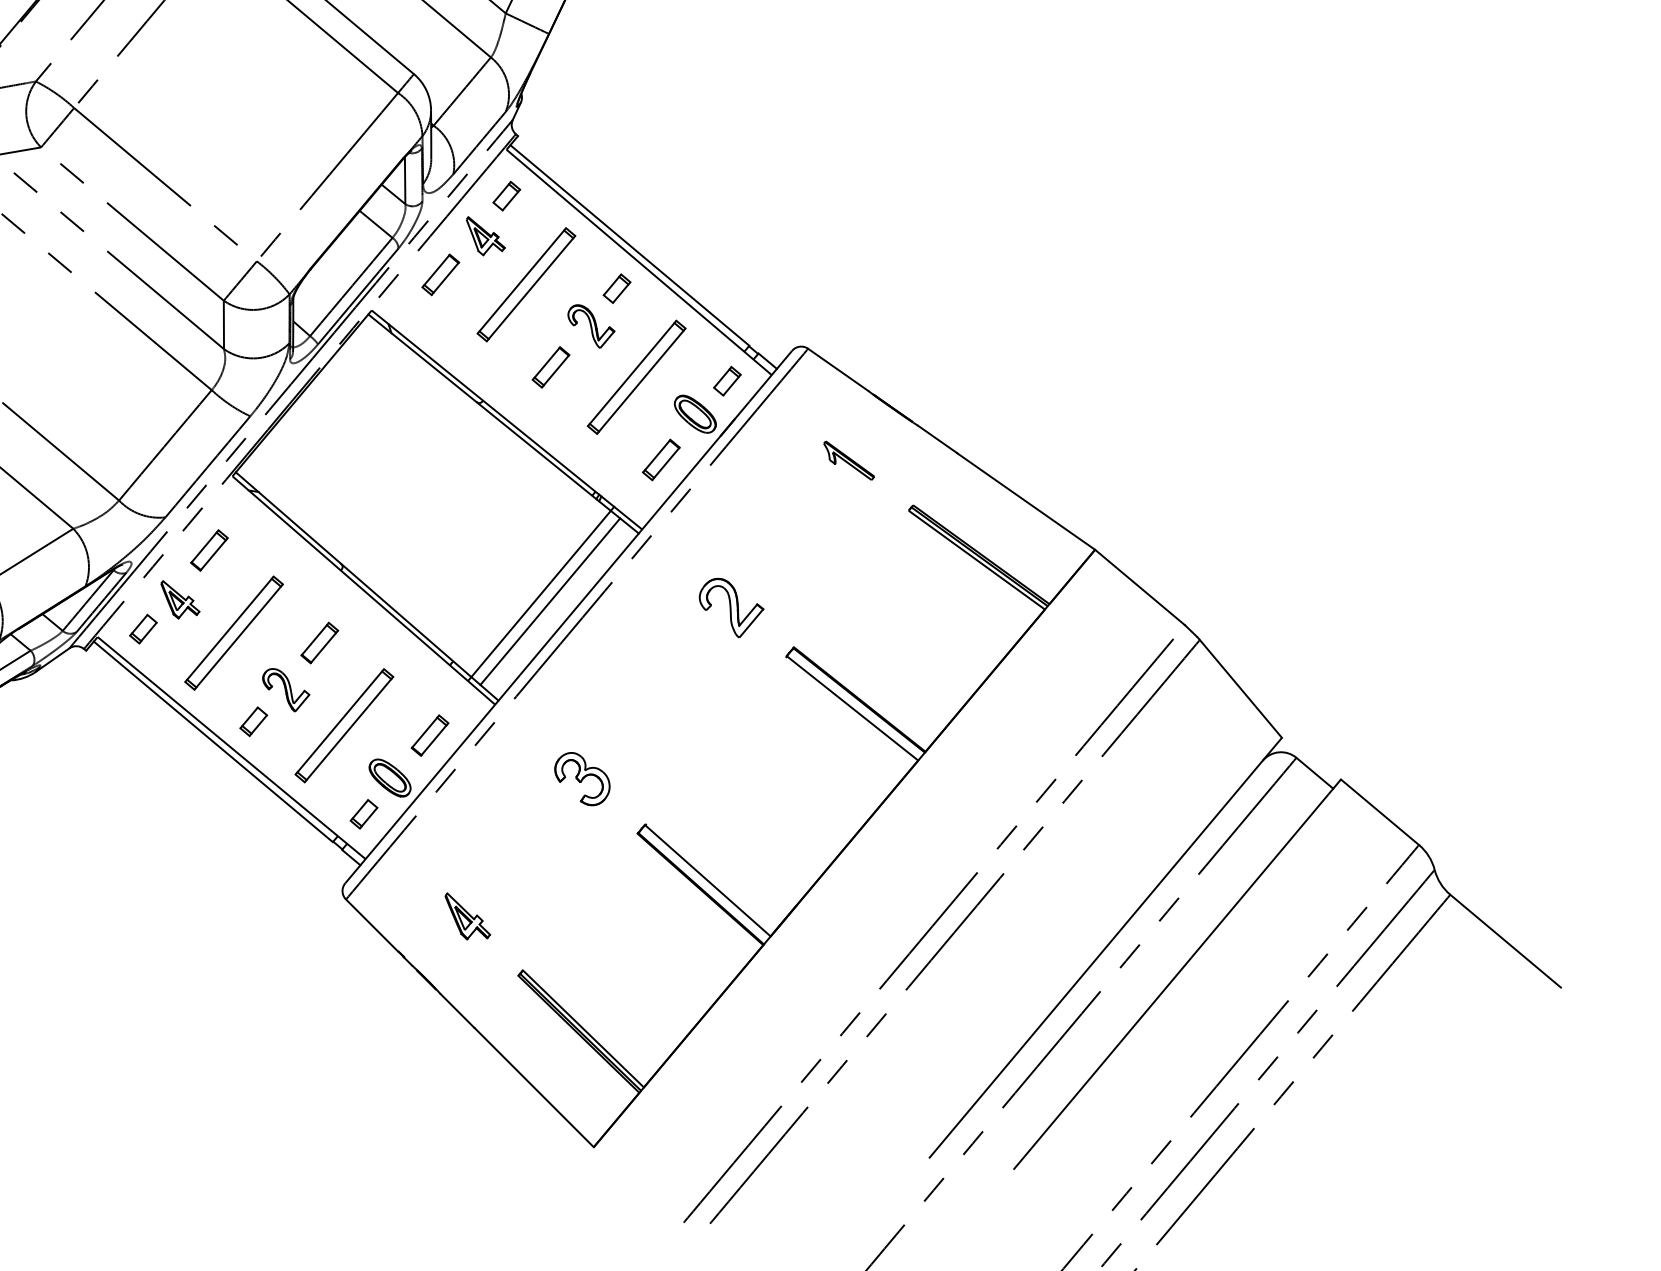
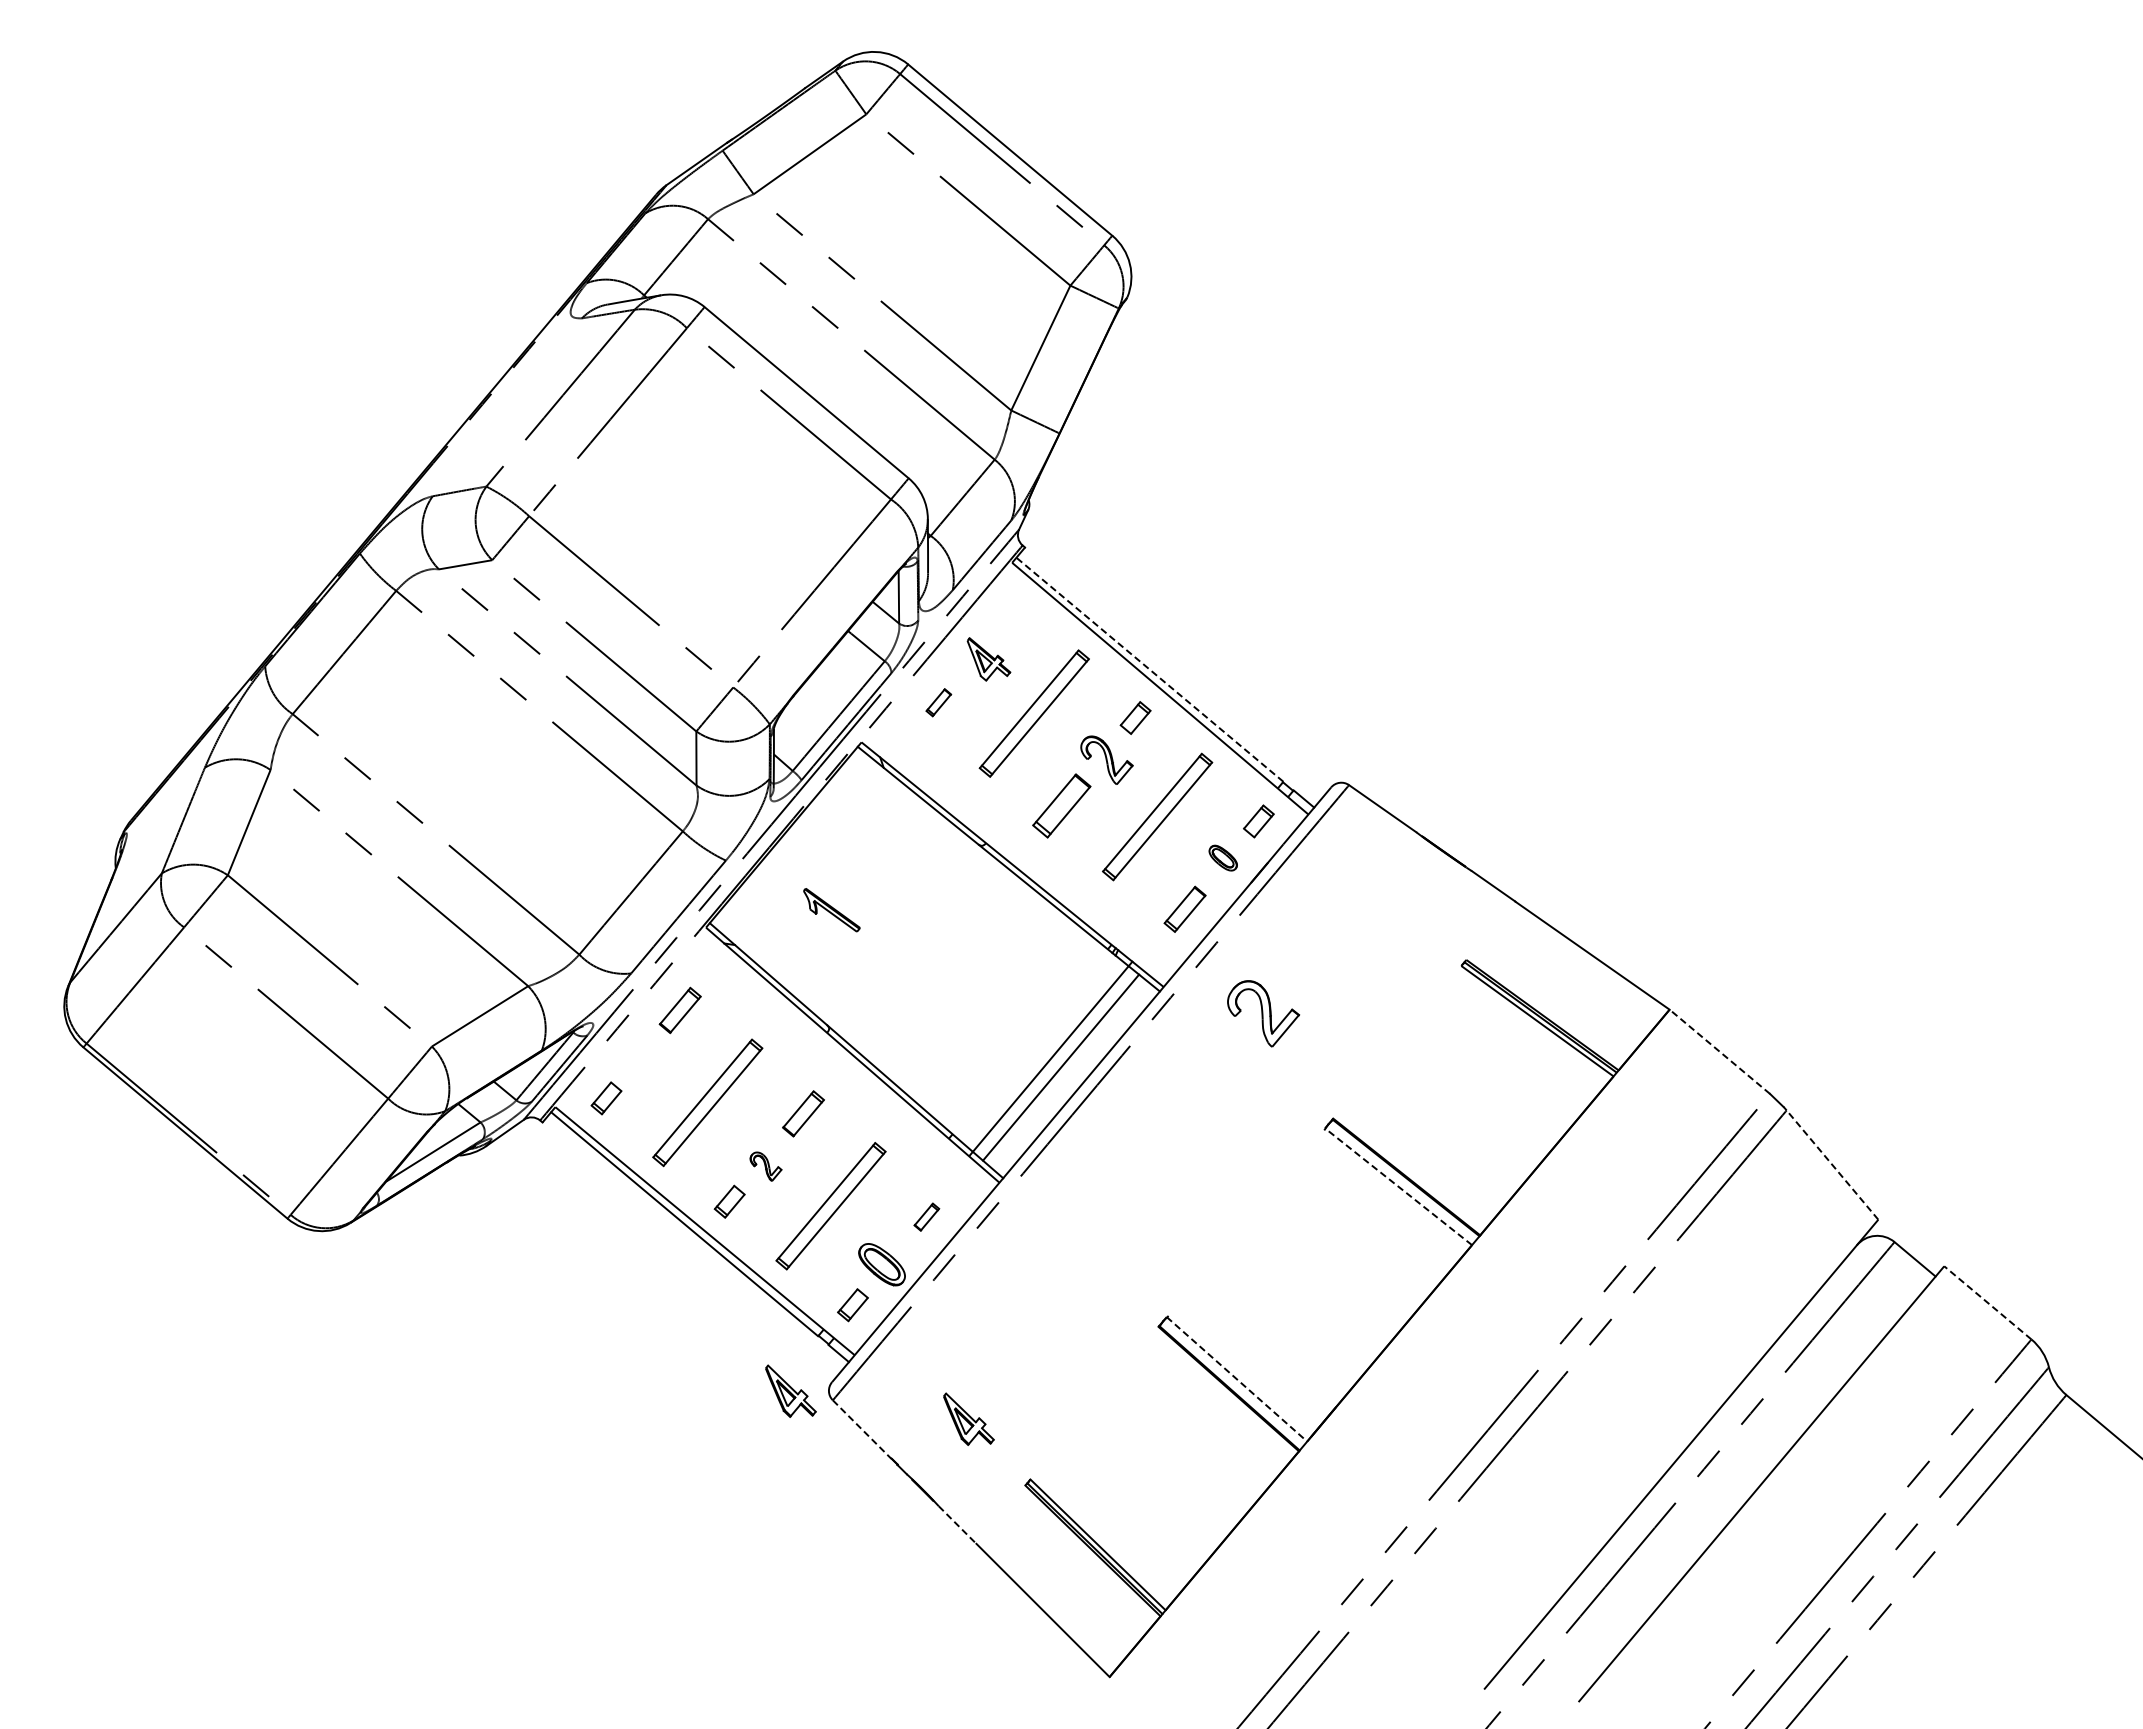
part: (506, 196) -> (1012, 614), removed
line: (629, 245) -> (1149, 669), solid -> dashed
part: (440, 274) -> (938, 702), size x0.6
part: (550, 367) -> (1061, 805), size x1.4
part: (695, 413) -> (1223, 857), size x0.6
part: (848, 461) -> (831, 910), moved
line: (1139, 587) -> (1719, 1051), solid -> dashed
part: (180, 599) -> (647, 1065), removed
part: (731, 607) -> (1263, 1013), moved
line: (1240, 688) -> (1832, 1164), solid -> dashed
part: (285, 690) -> (765, 1166), size x0.6
line: (852, 708) -> (1398, 1186), solid -> dashed
part: (429, 734) -> (926, 1216), size x0.6
part: (582, 778) -> (1096, 1265), removed
line: (1379, 811) -> (1987, 1302), solid -> dashed
line: (707, 880) -> (1236, 1379), solid -> dashed
part: (308, 890) -> (790, 1390), added
line: (372, 925) -> (862, 1429), solid -> dashed
line: (457, 1011) -> (957, 1525), solid -> dashed

